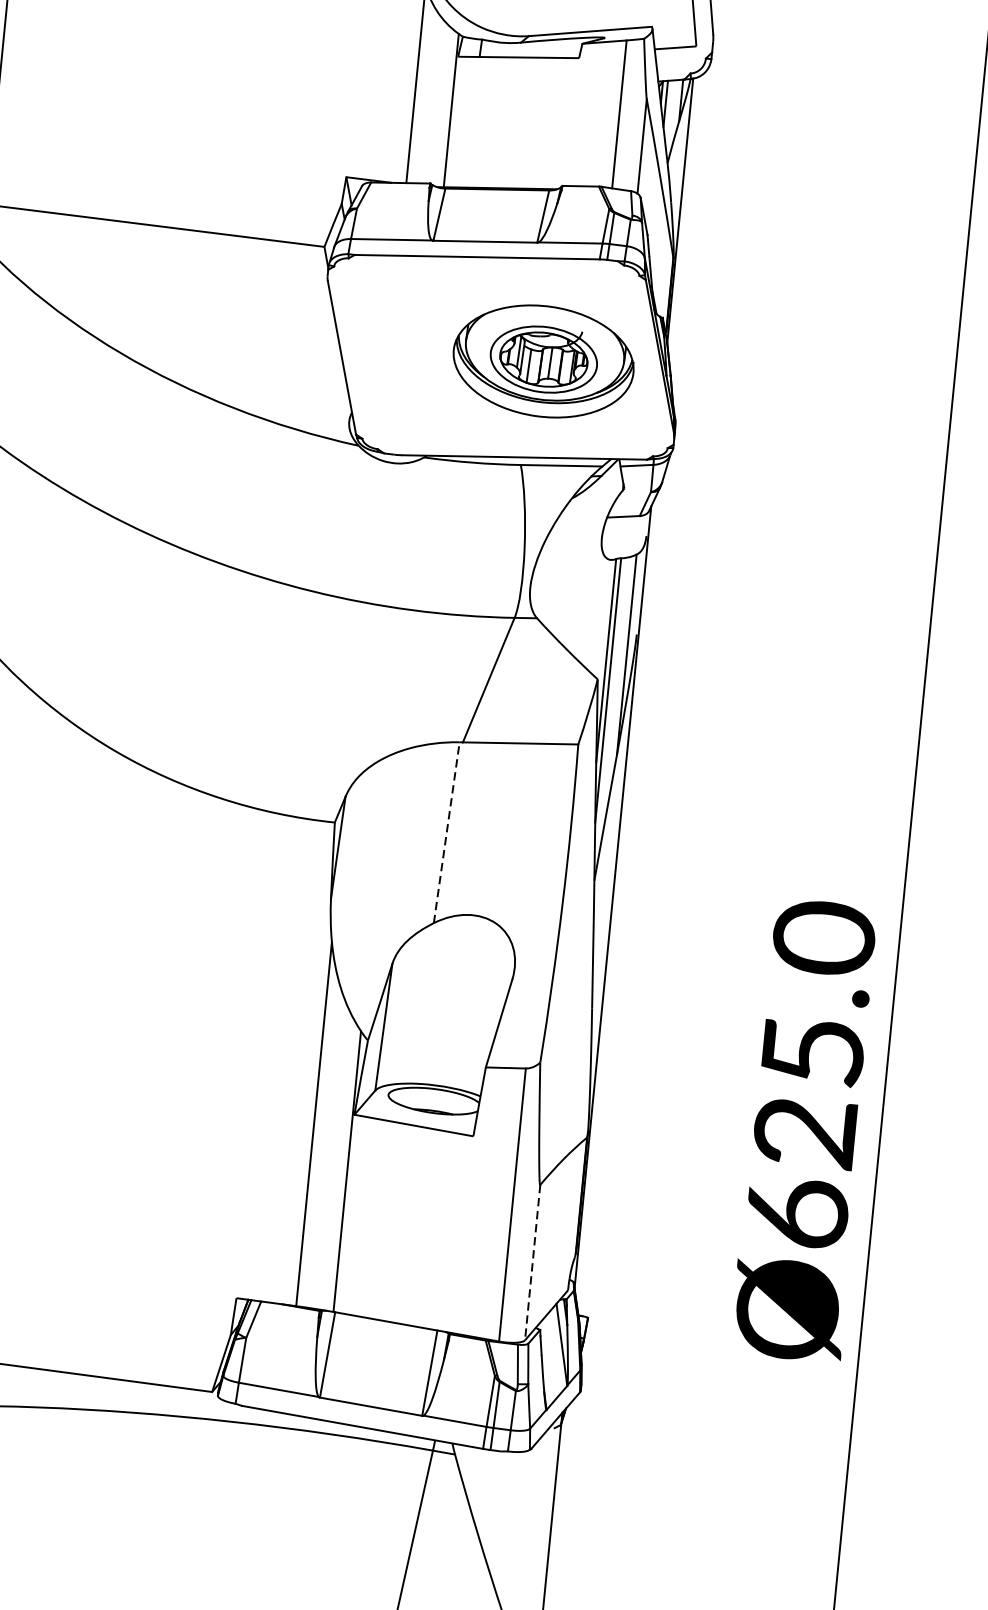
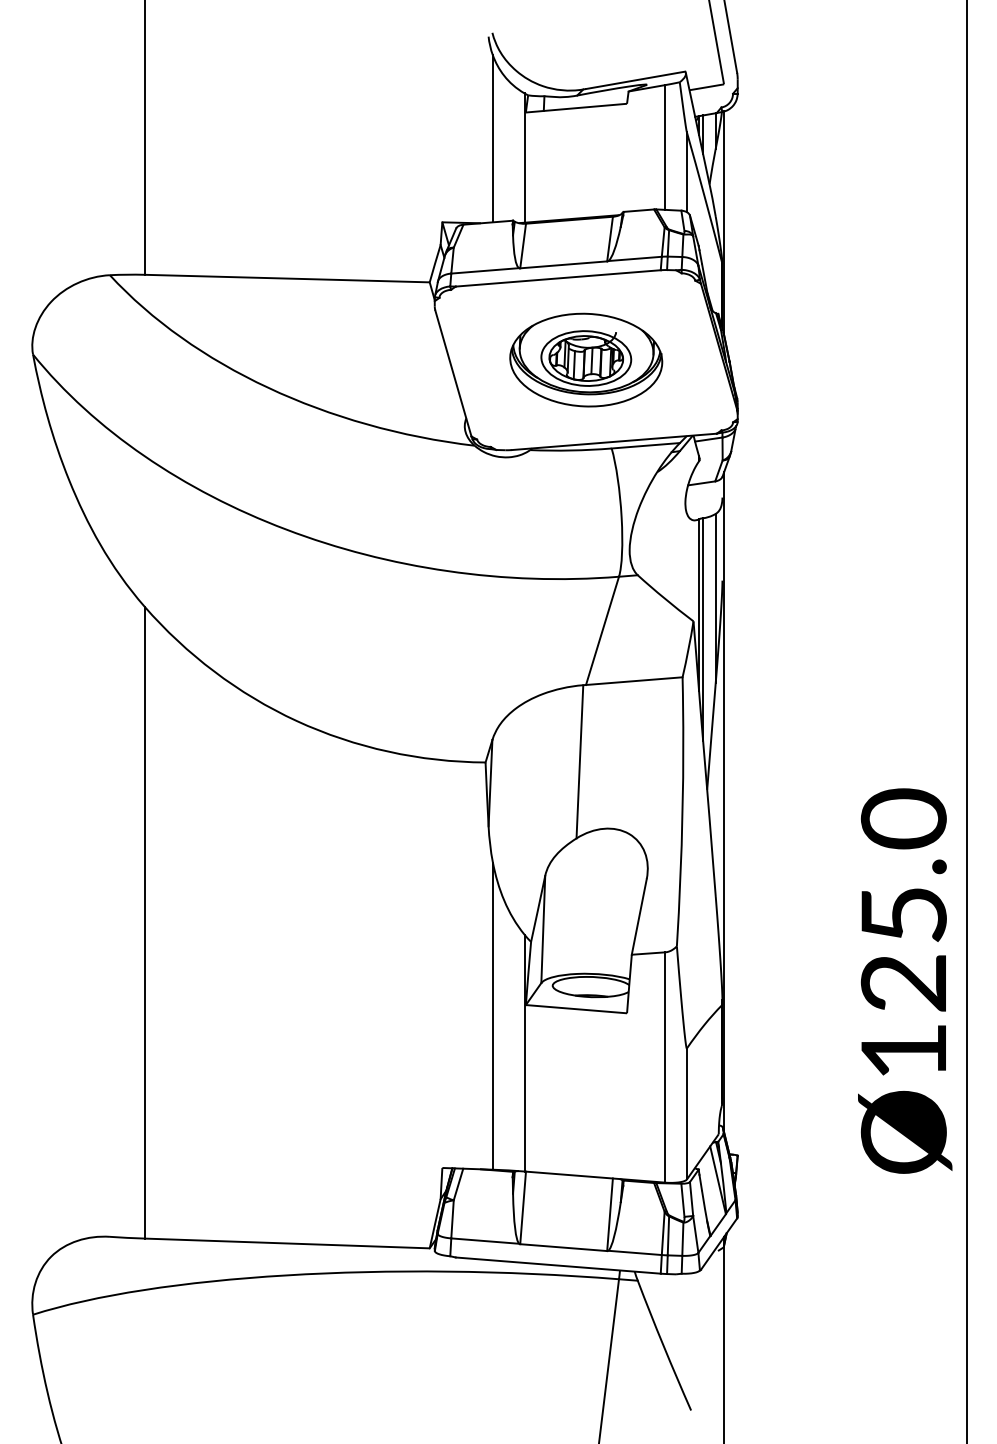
part: (544, 360) -> (586, 359), moved
line: (446, 832) -> (579, 761), dashed -> solid
text: (796, 1212) -> (903, 1050), Ø625.0 -> Ø125.0
line: (532, 1262) -> (686, 1113), dashed -> solid

